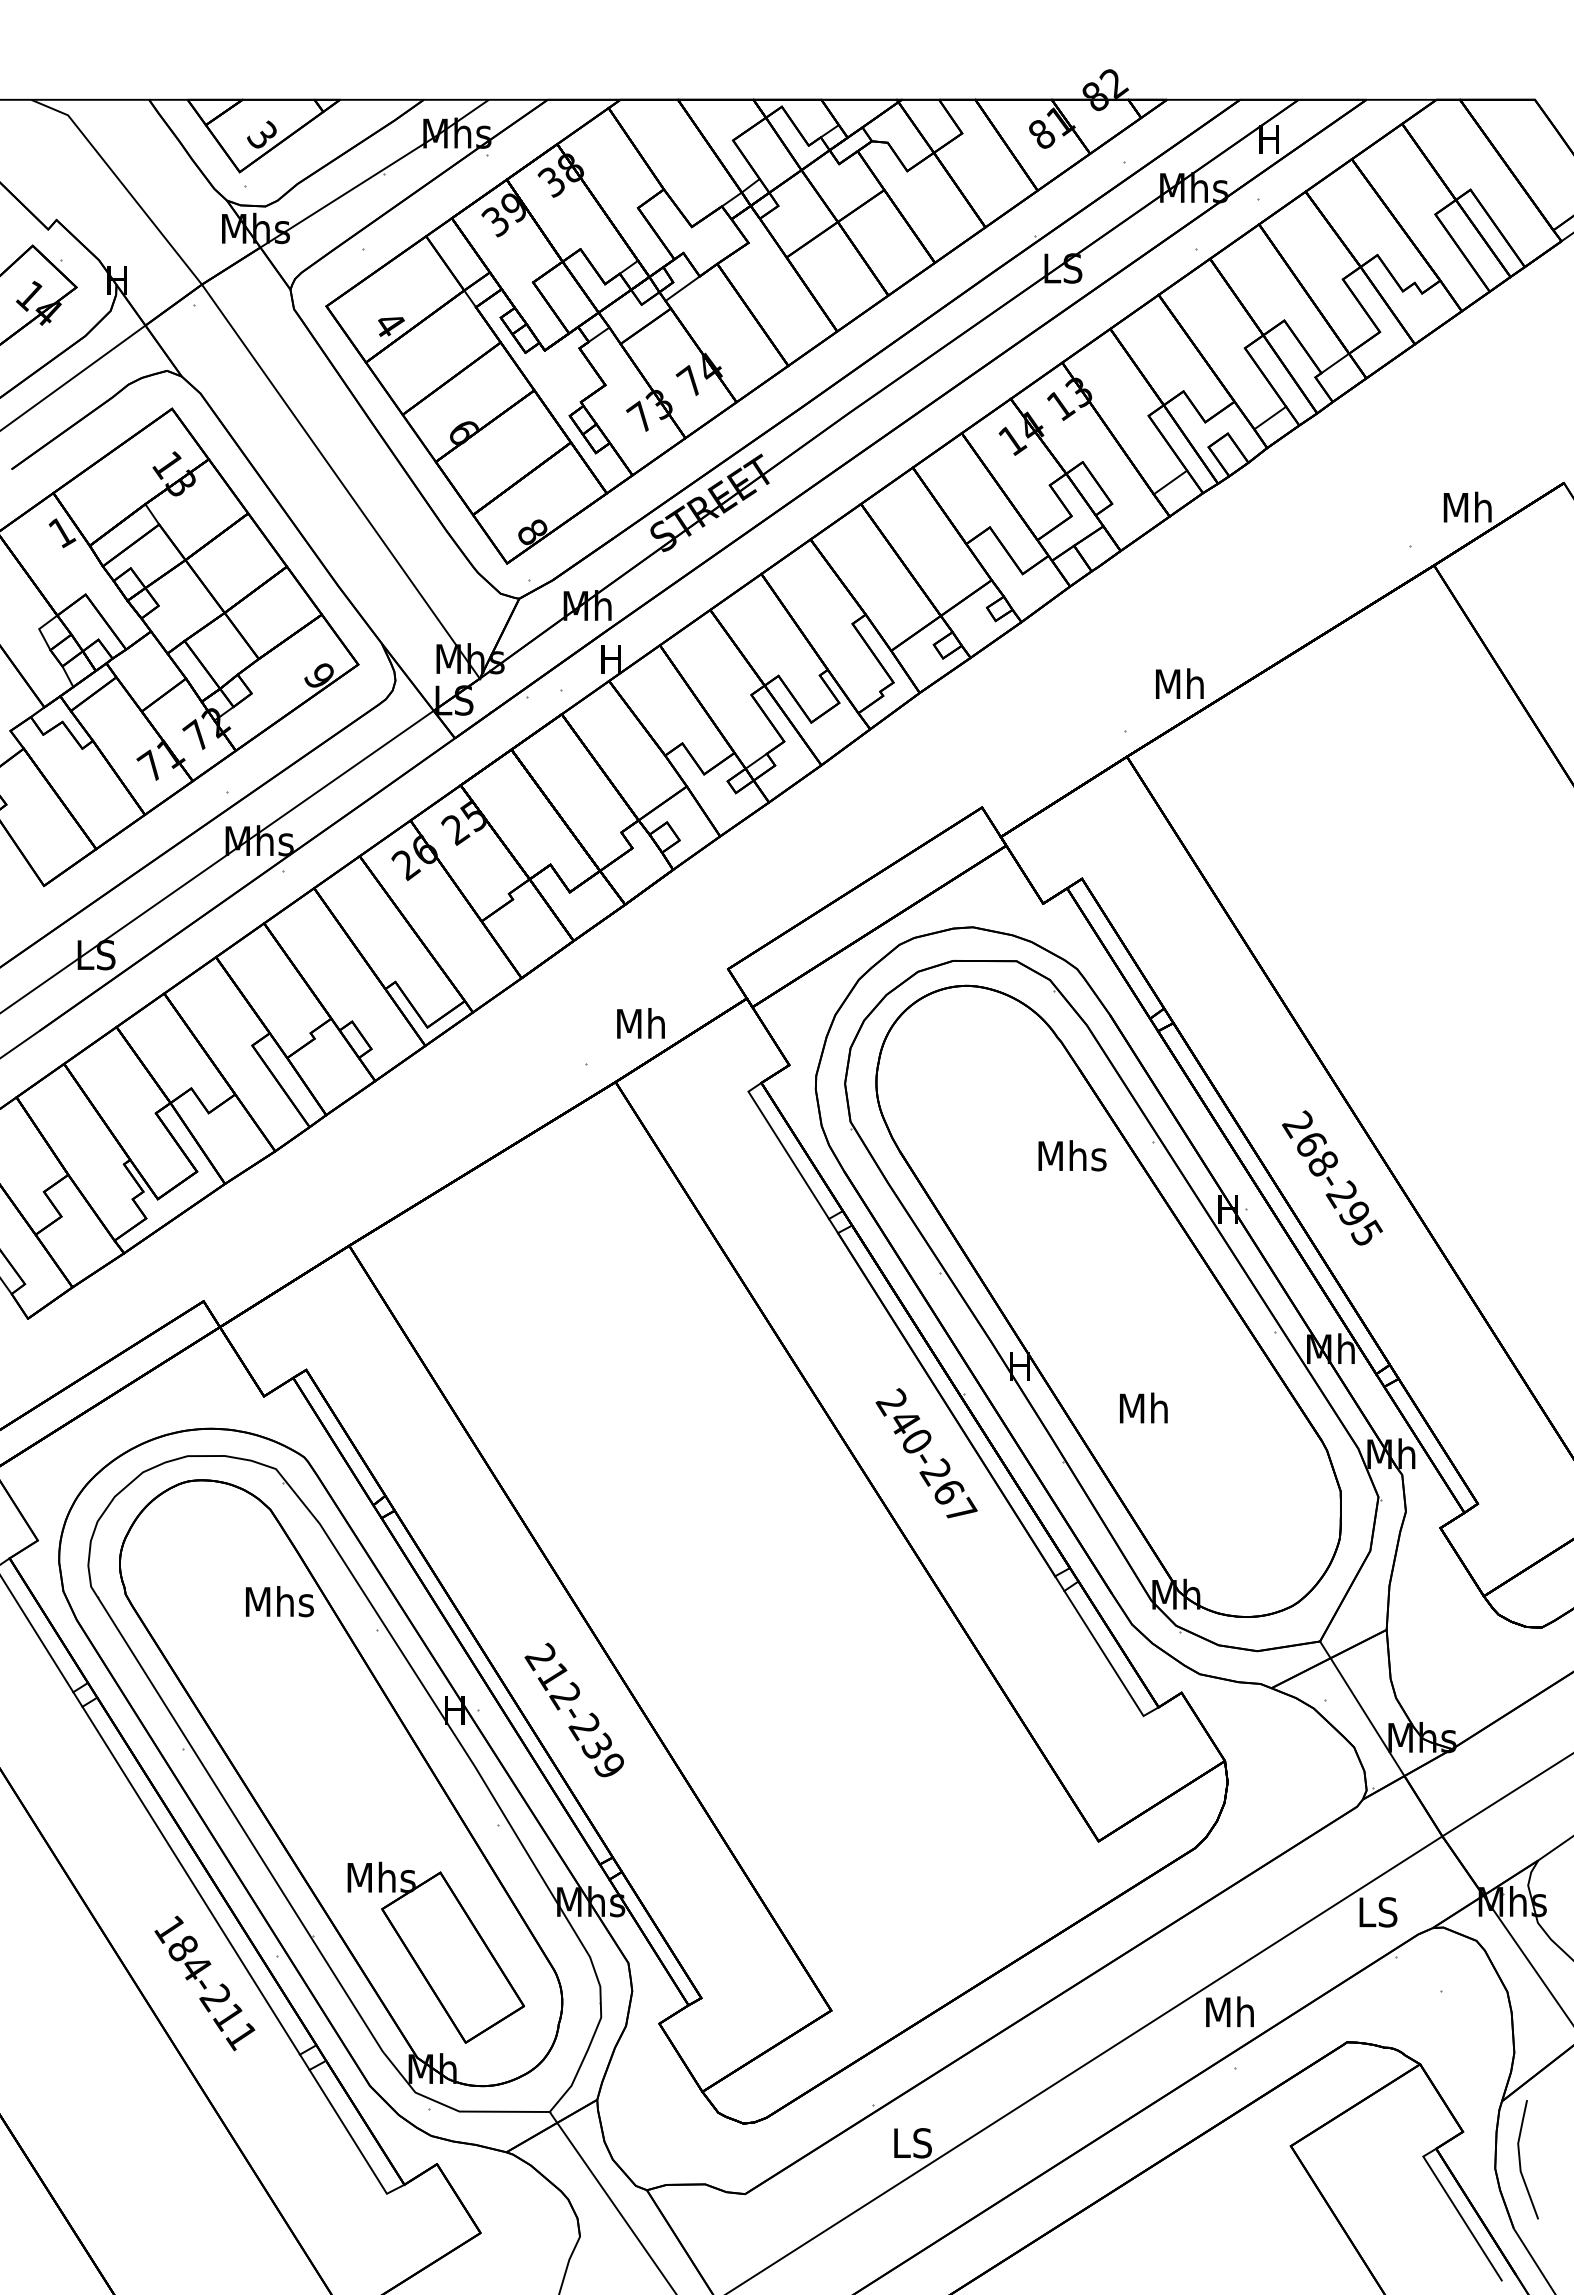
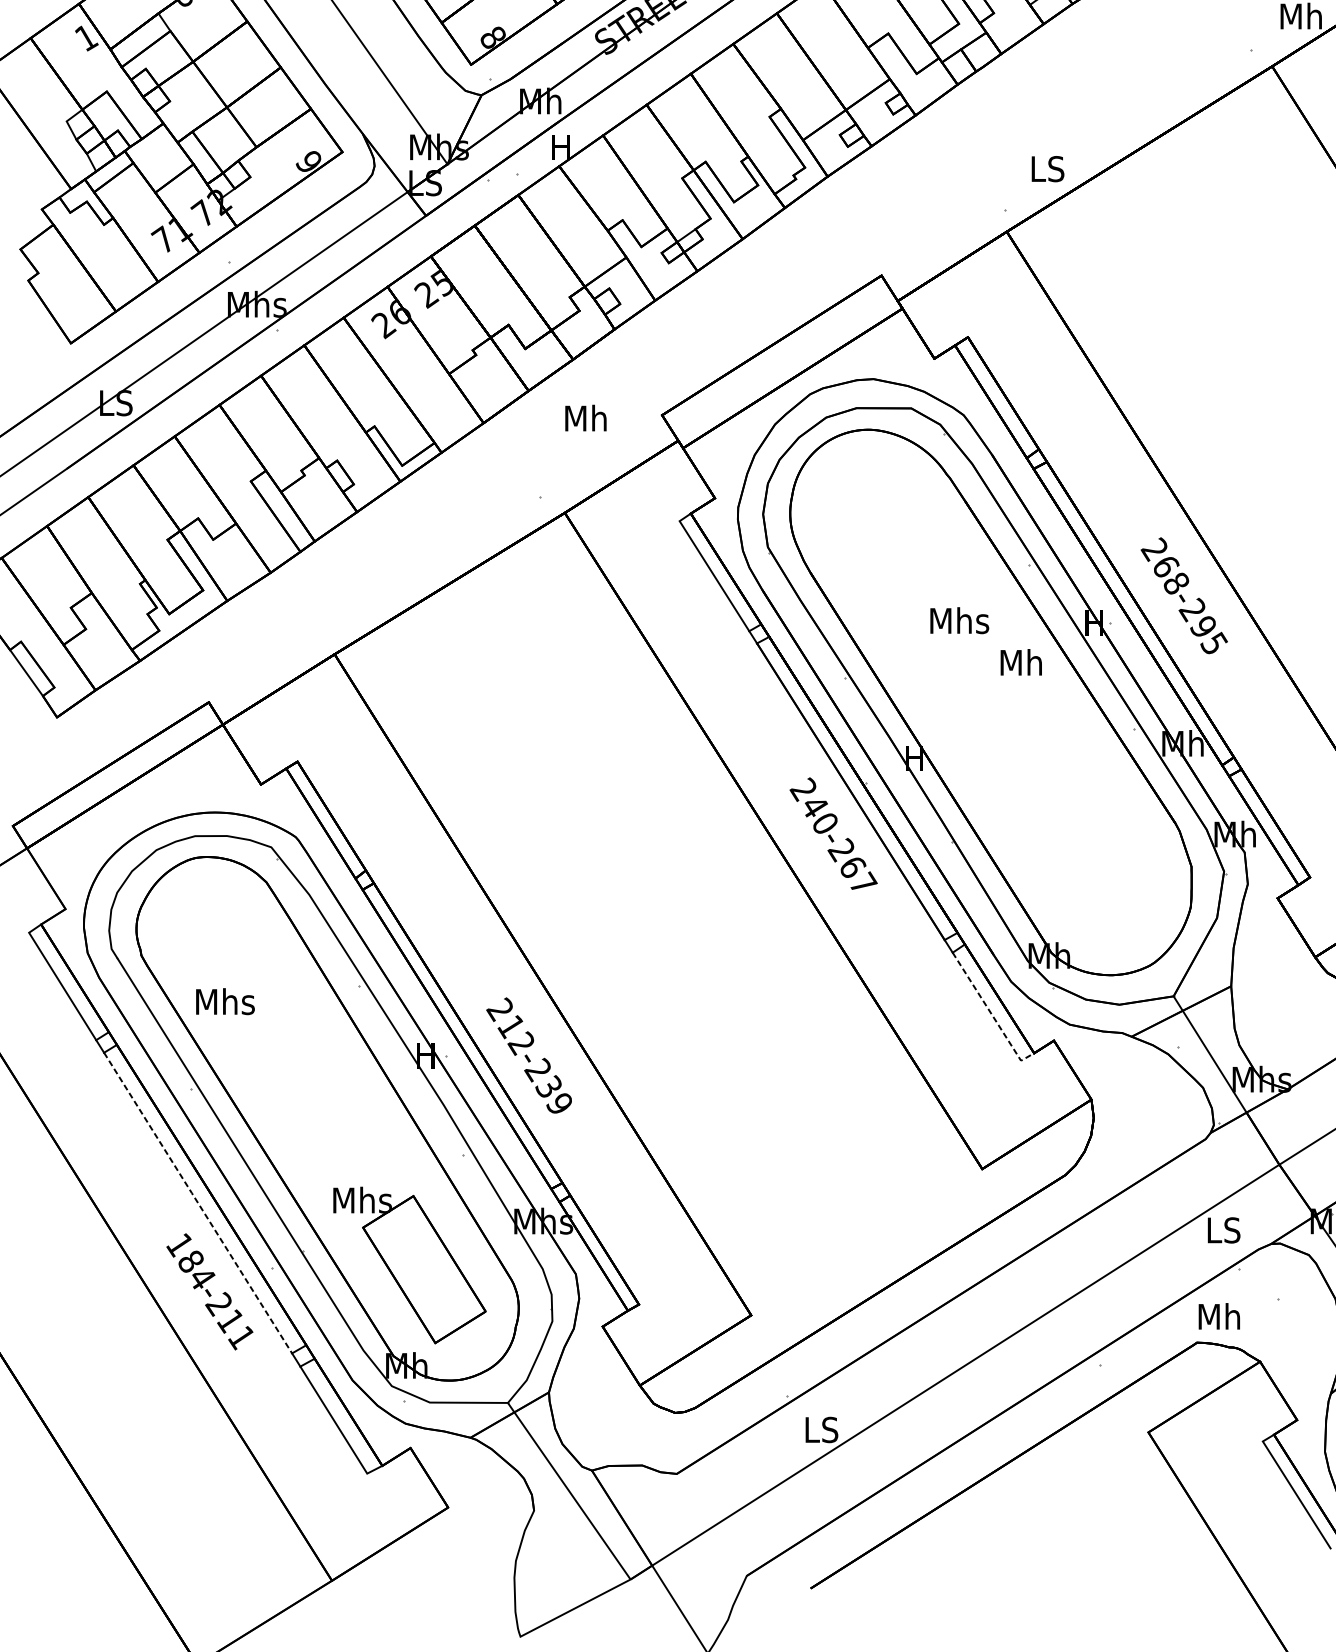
text: (1181, 683) -> (1053, 168), Mh -> LS
text: (640, 1023) -> (585, 418), moved
text: (1072, 1155) -> (959, 620), moved
text: (1143, 1407) -> (1021, 661), moved
text: (279, 1601) -> (225, 1001), moved
line: (1109, 1661) -> (991, 1013), solid -> dashed
line: (190, 1880) -> (197, 1202), solid -> dashed
text: (1229, 2011) -> (1218, 1316), moved

